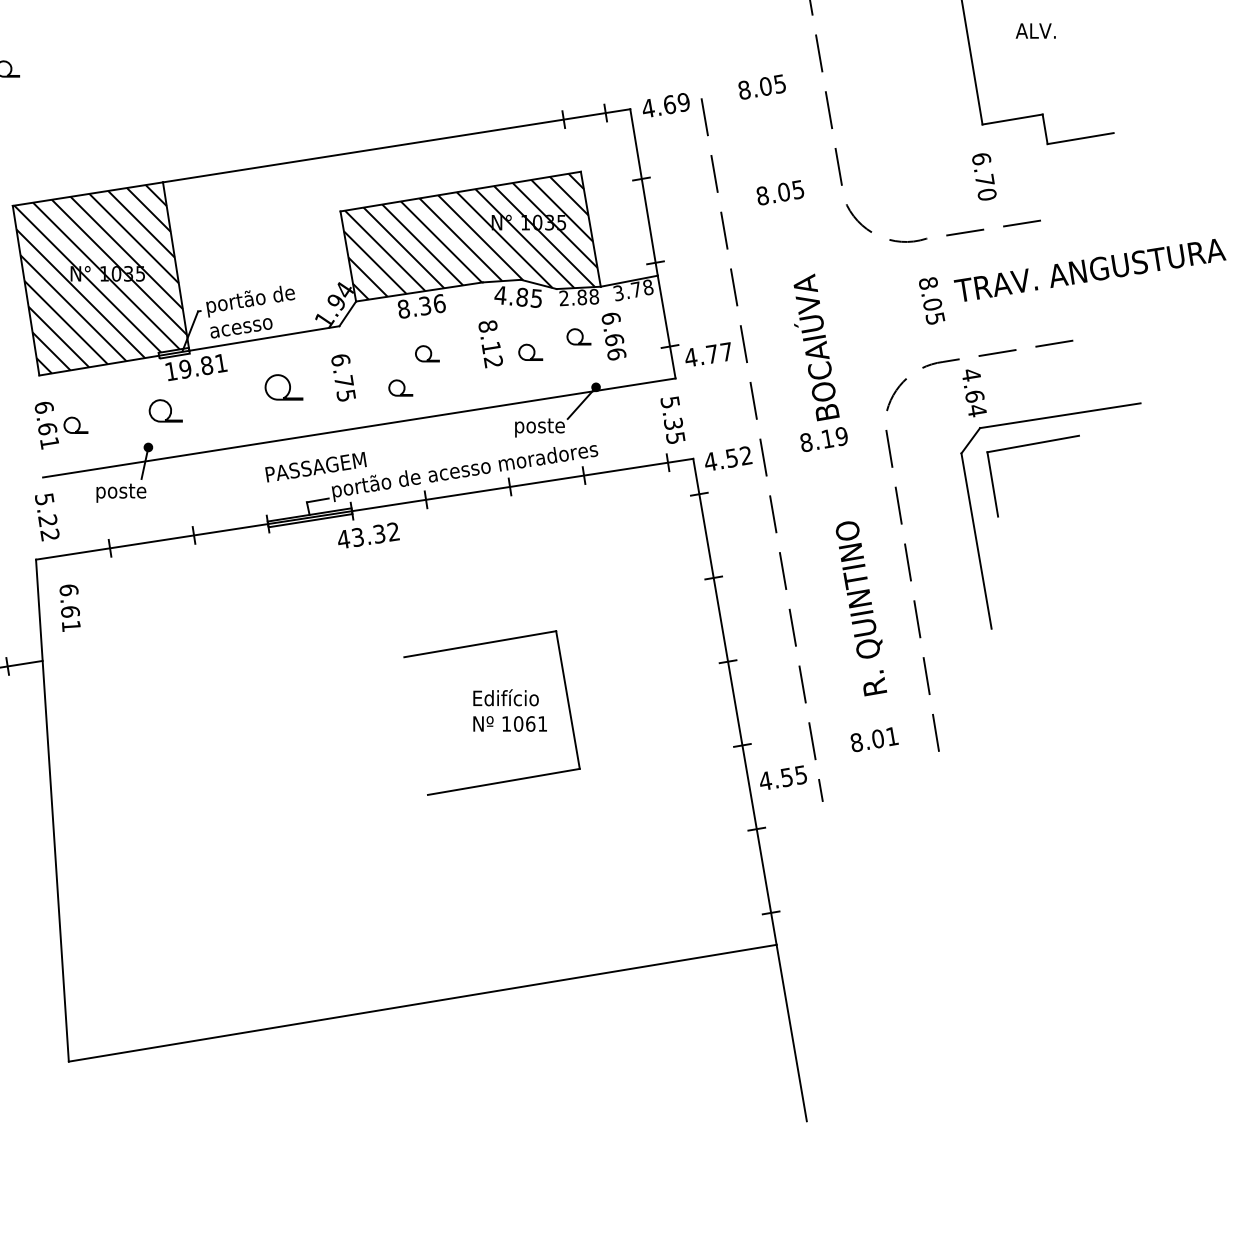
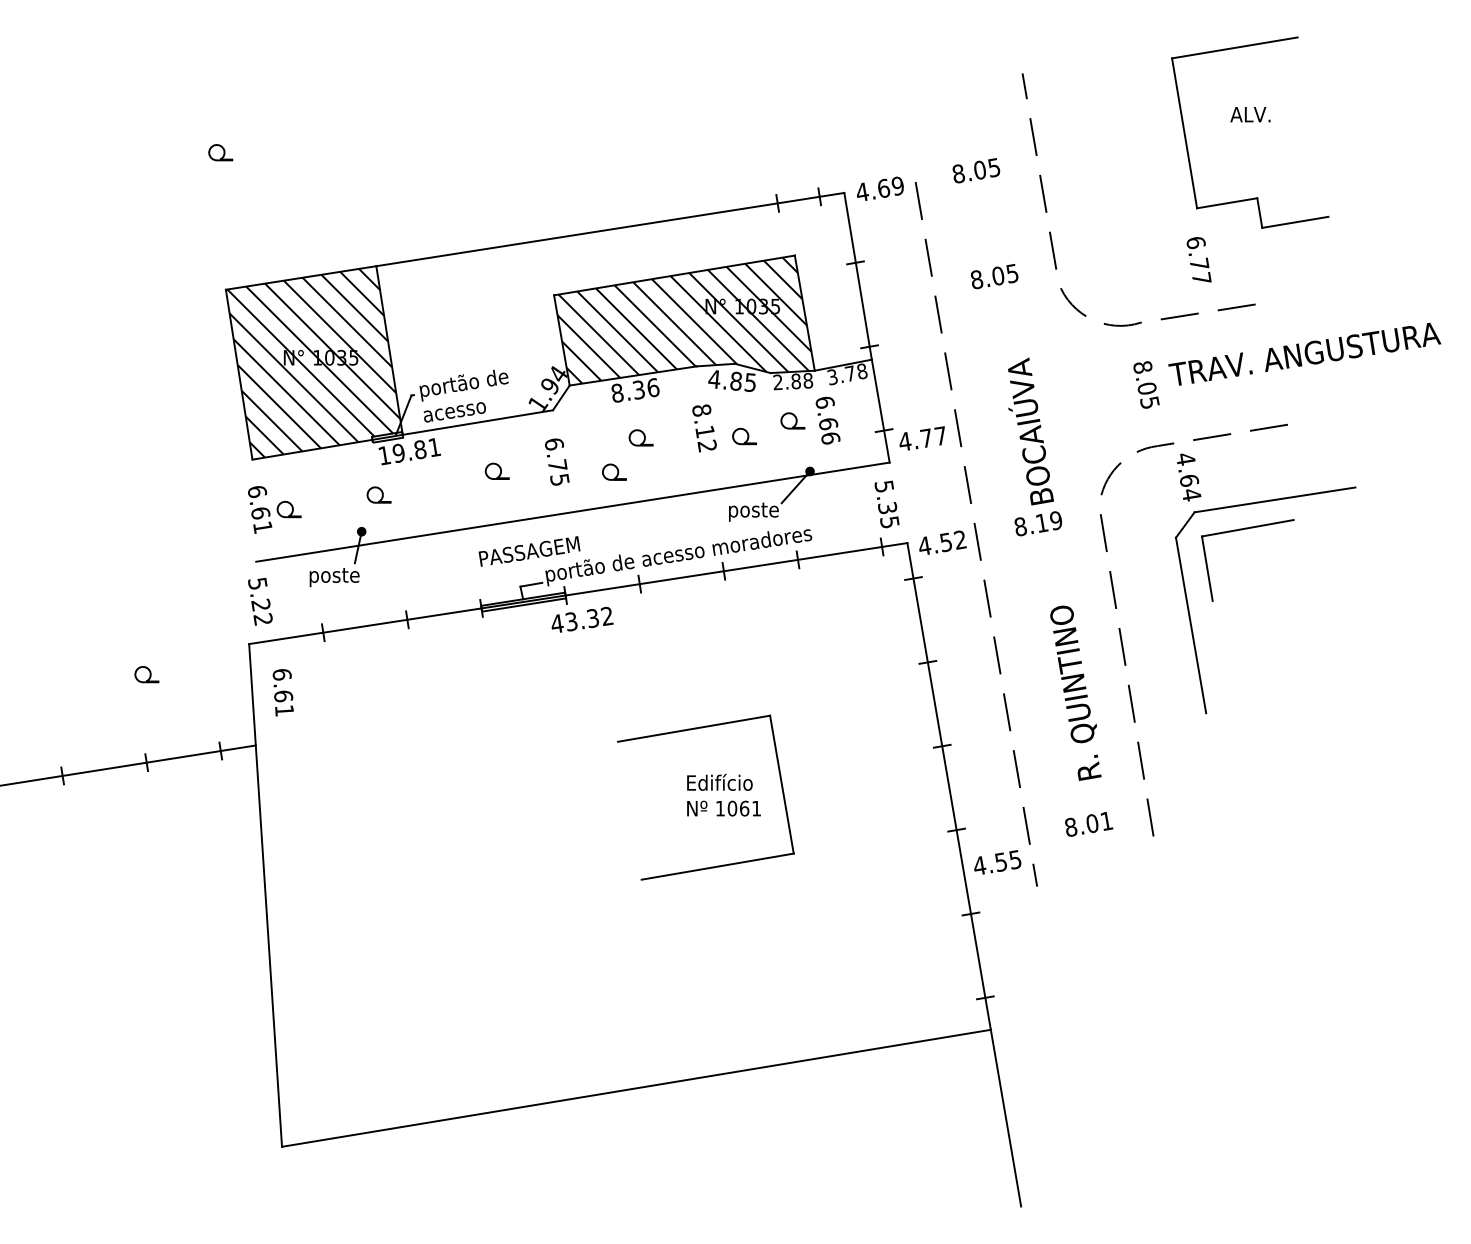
text: (986, 194) -> (1201, 278), 6.70 -> 6.77
part: (282, 386) -> (496, 470), size x0.62
part: (165, 410) -> (378, 494), size x0.71

